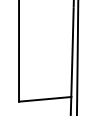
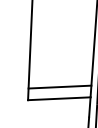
line: (45, 89) -> (60, 87), added

